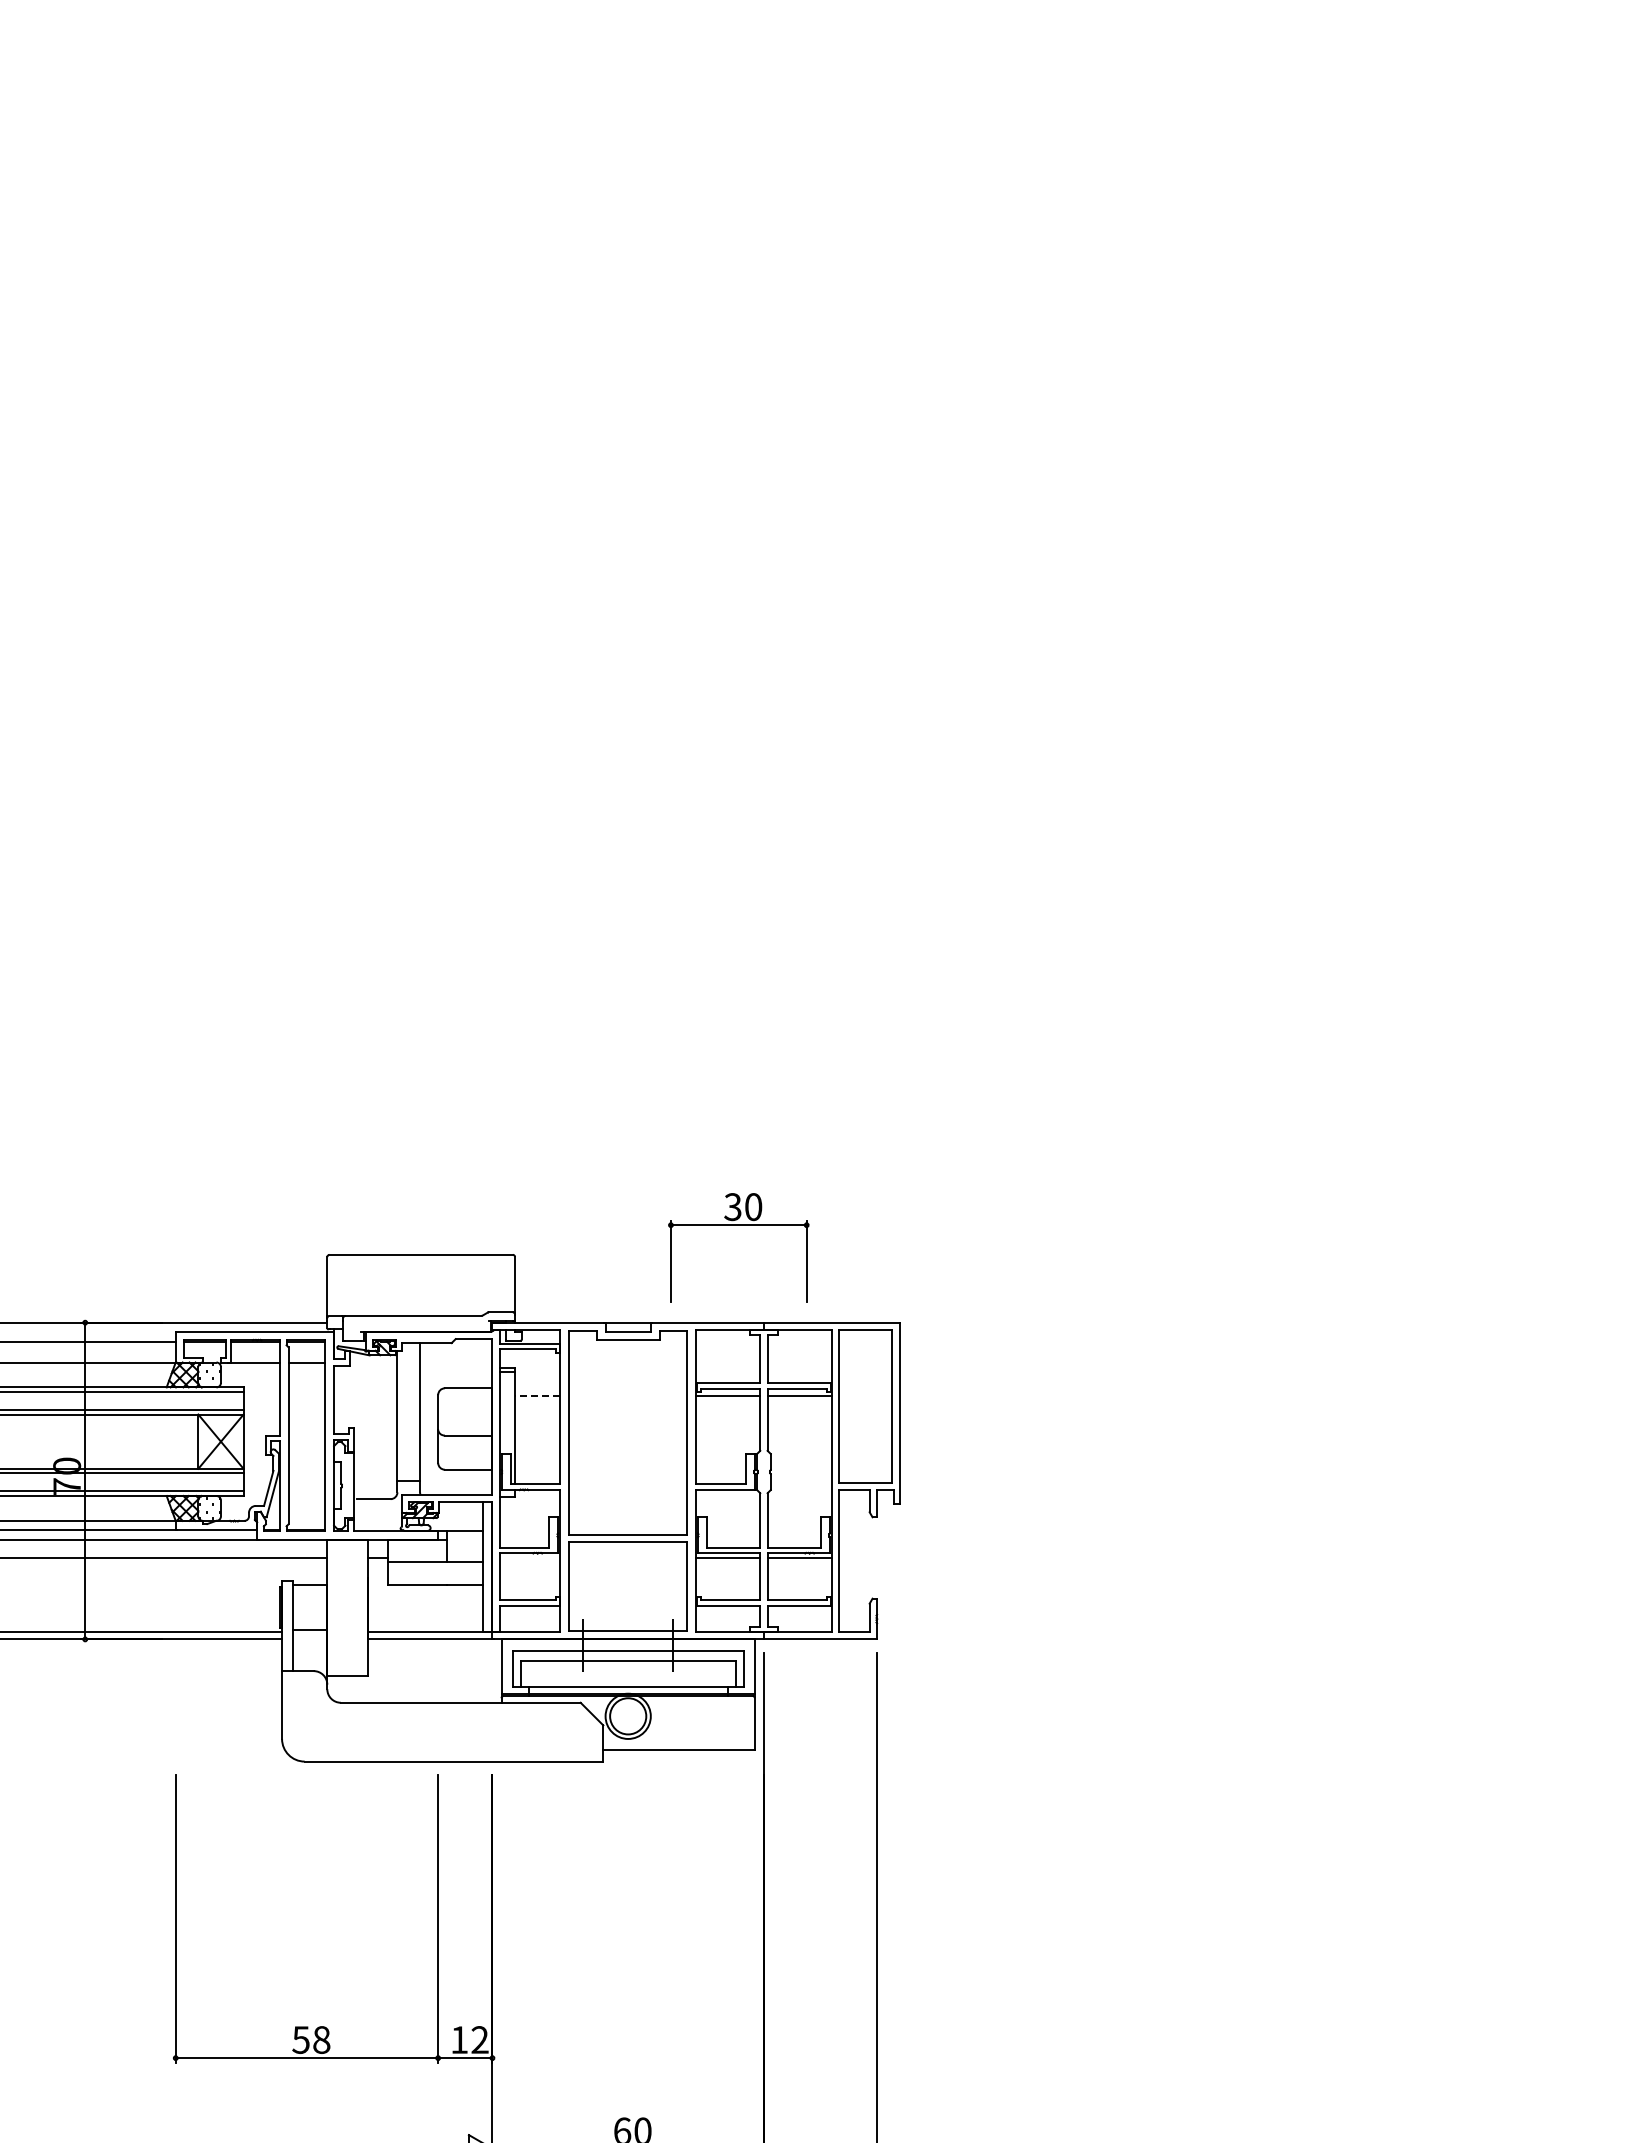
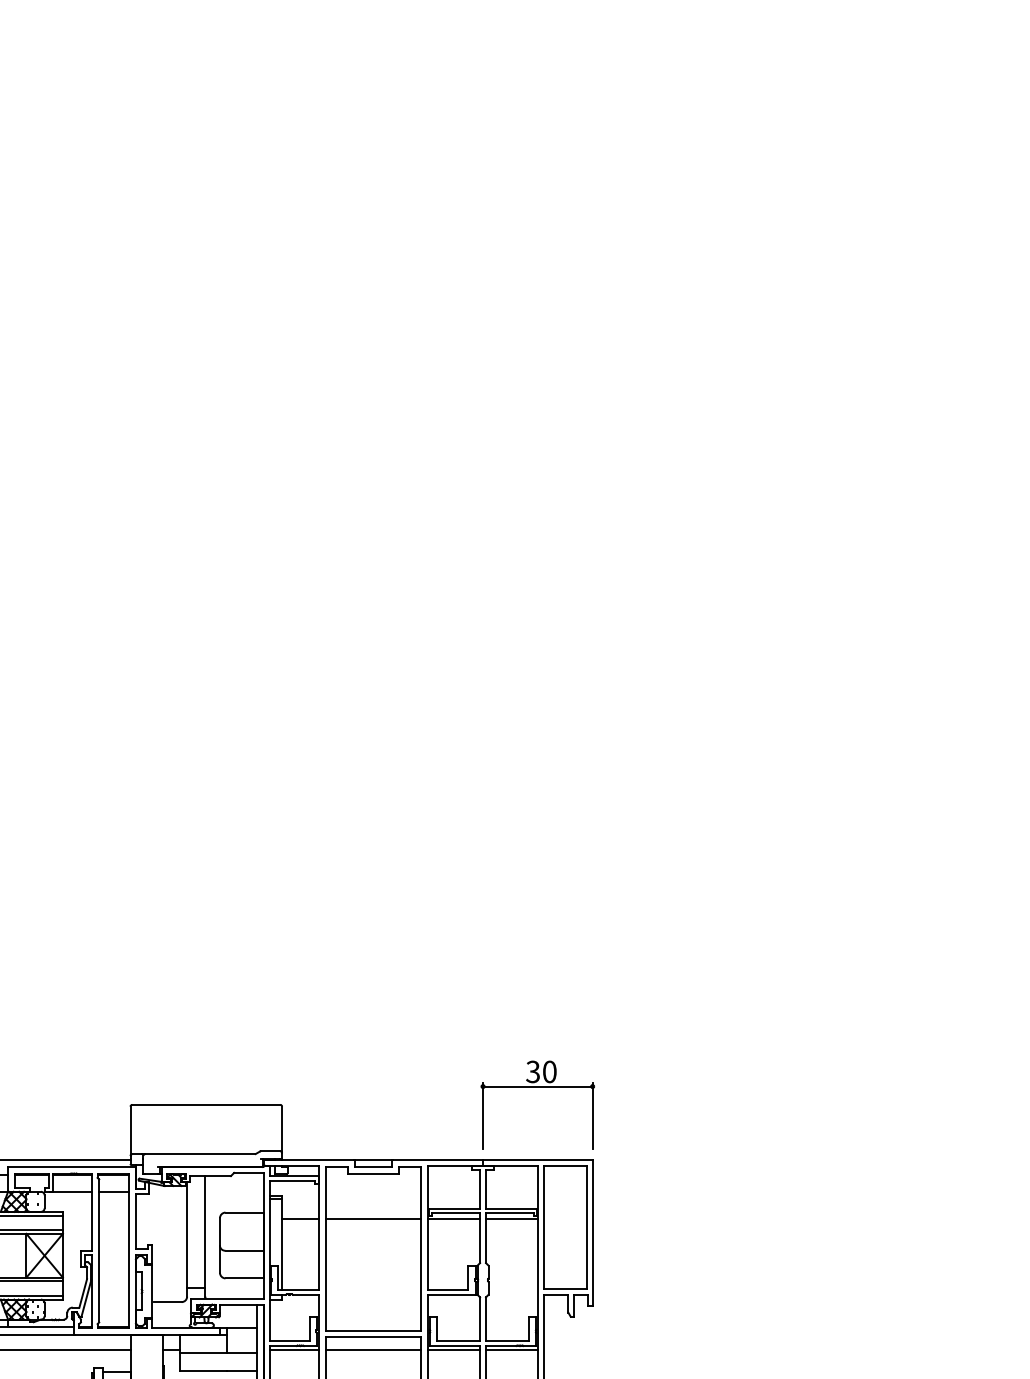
part: (738, 1225) -> (537, 1086), moved
line: (537, 1395) -> (300, 1218), dashed -> solid
line: (628, 1395) -> (373, 1218), added
line: (529, 1557) -> (293, 1349), added
line: (628, 1557) -> (373, 1349), added

